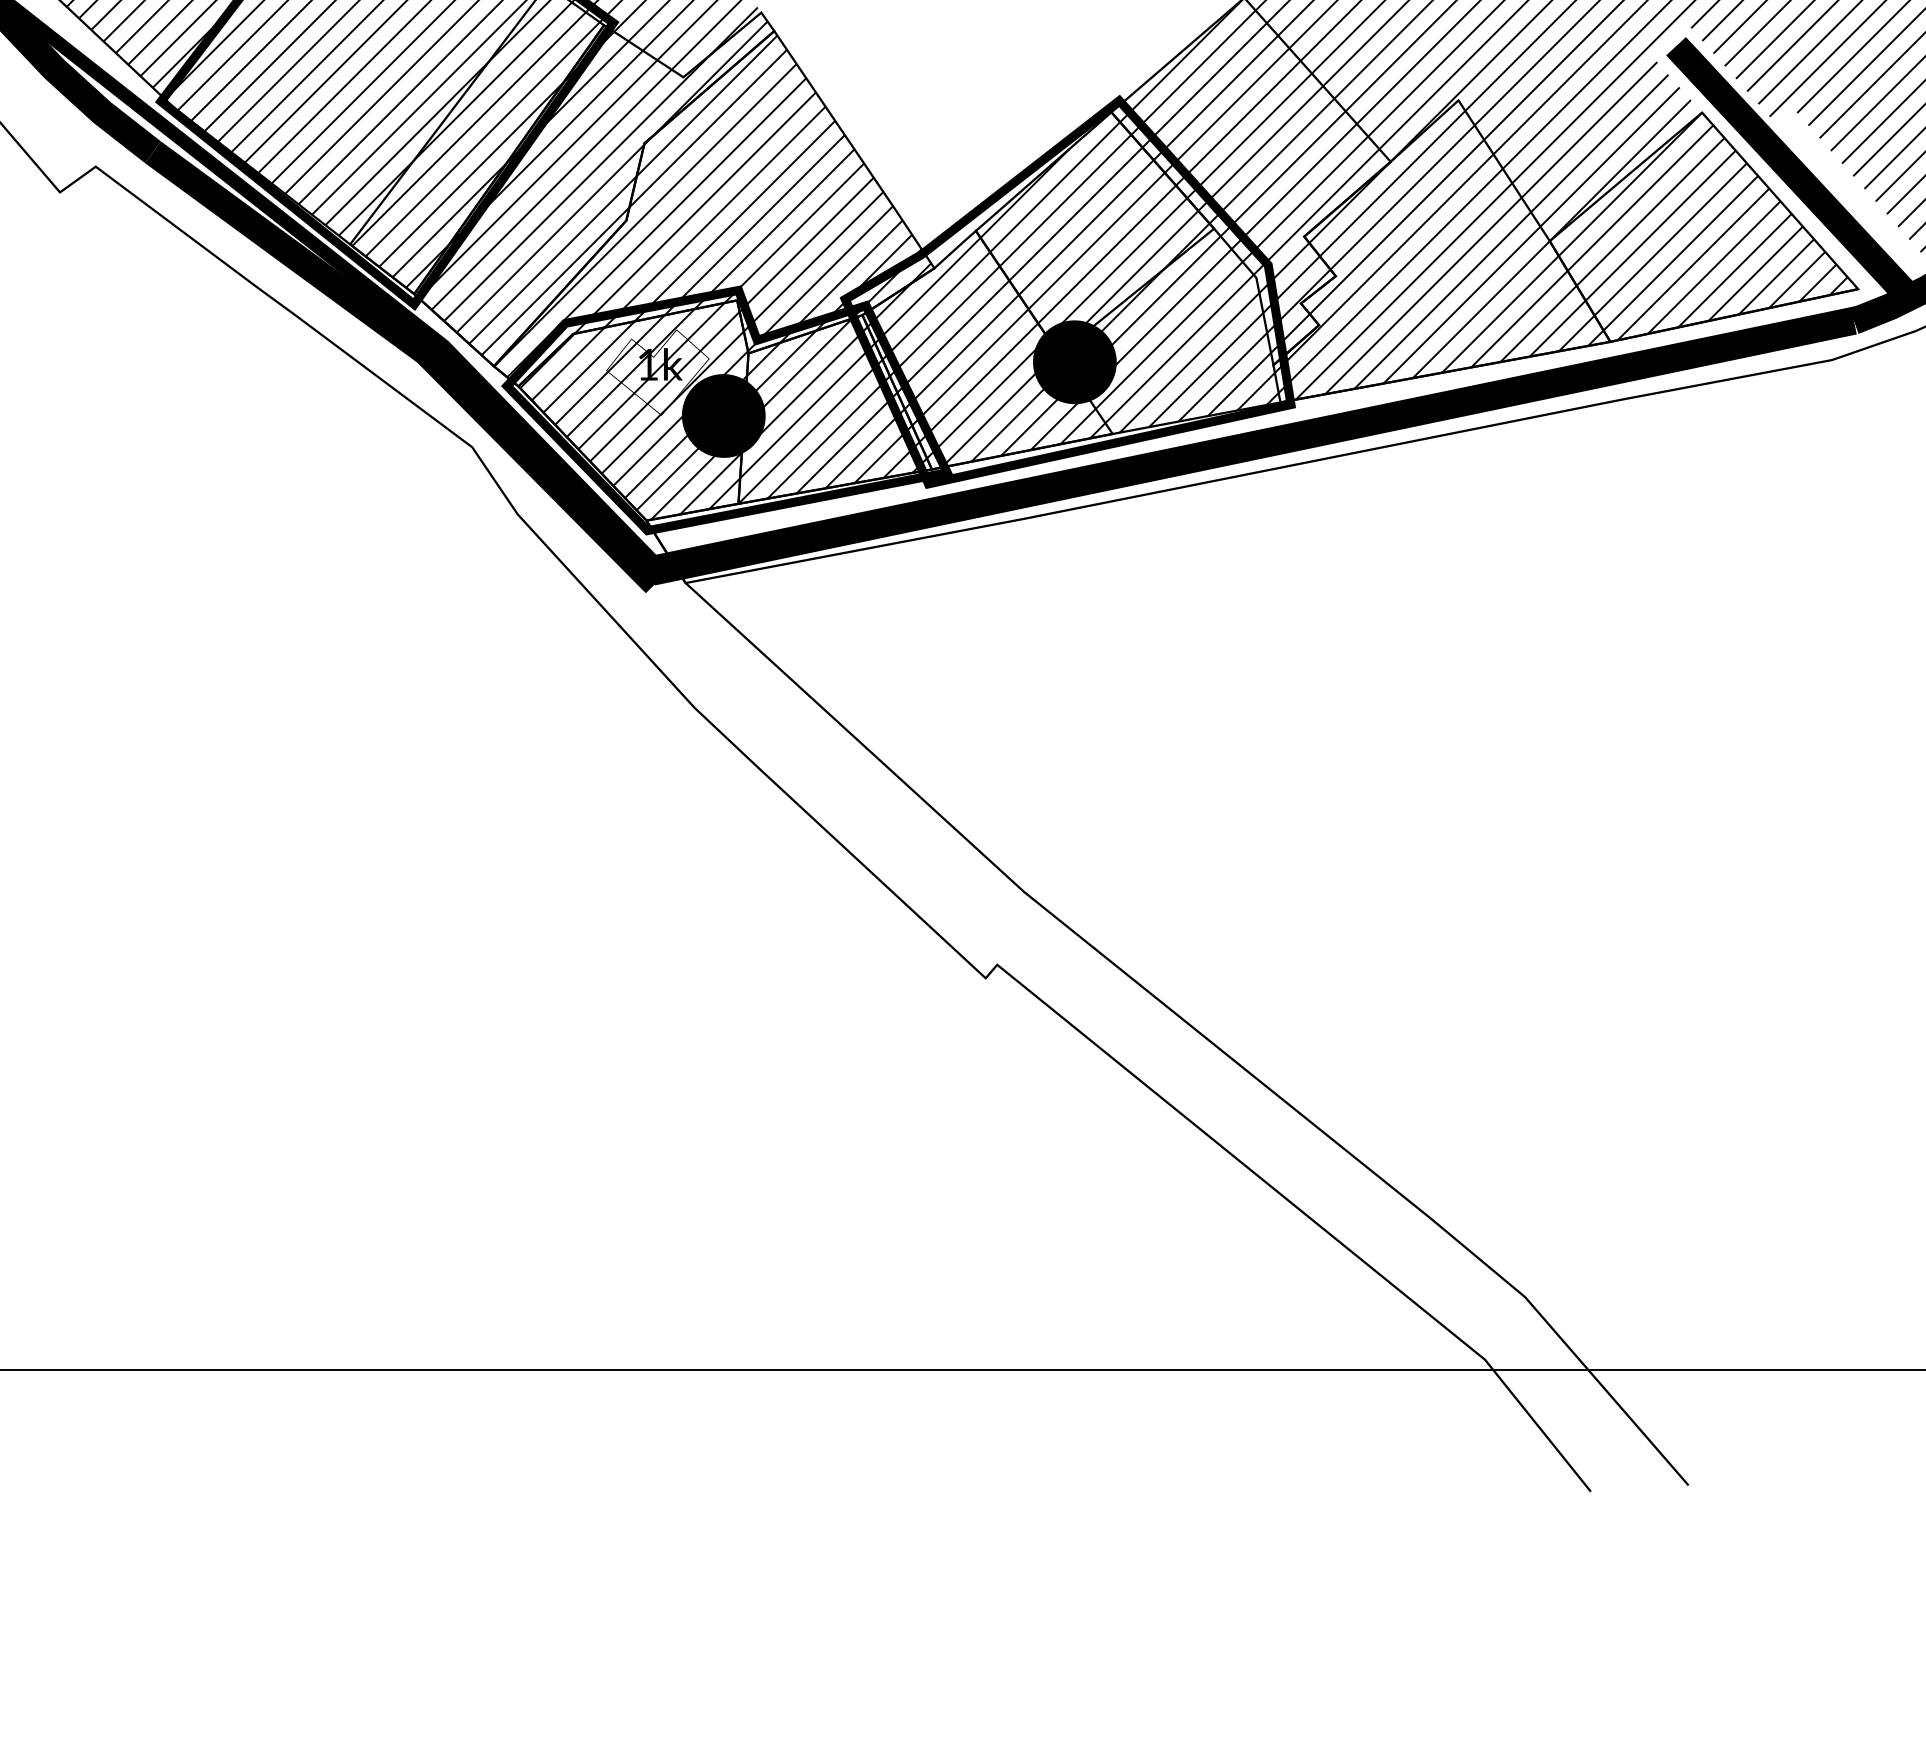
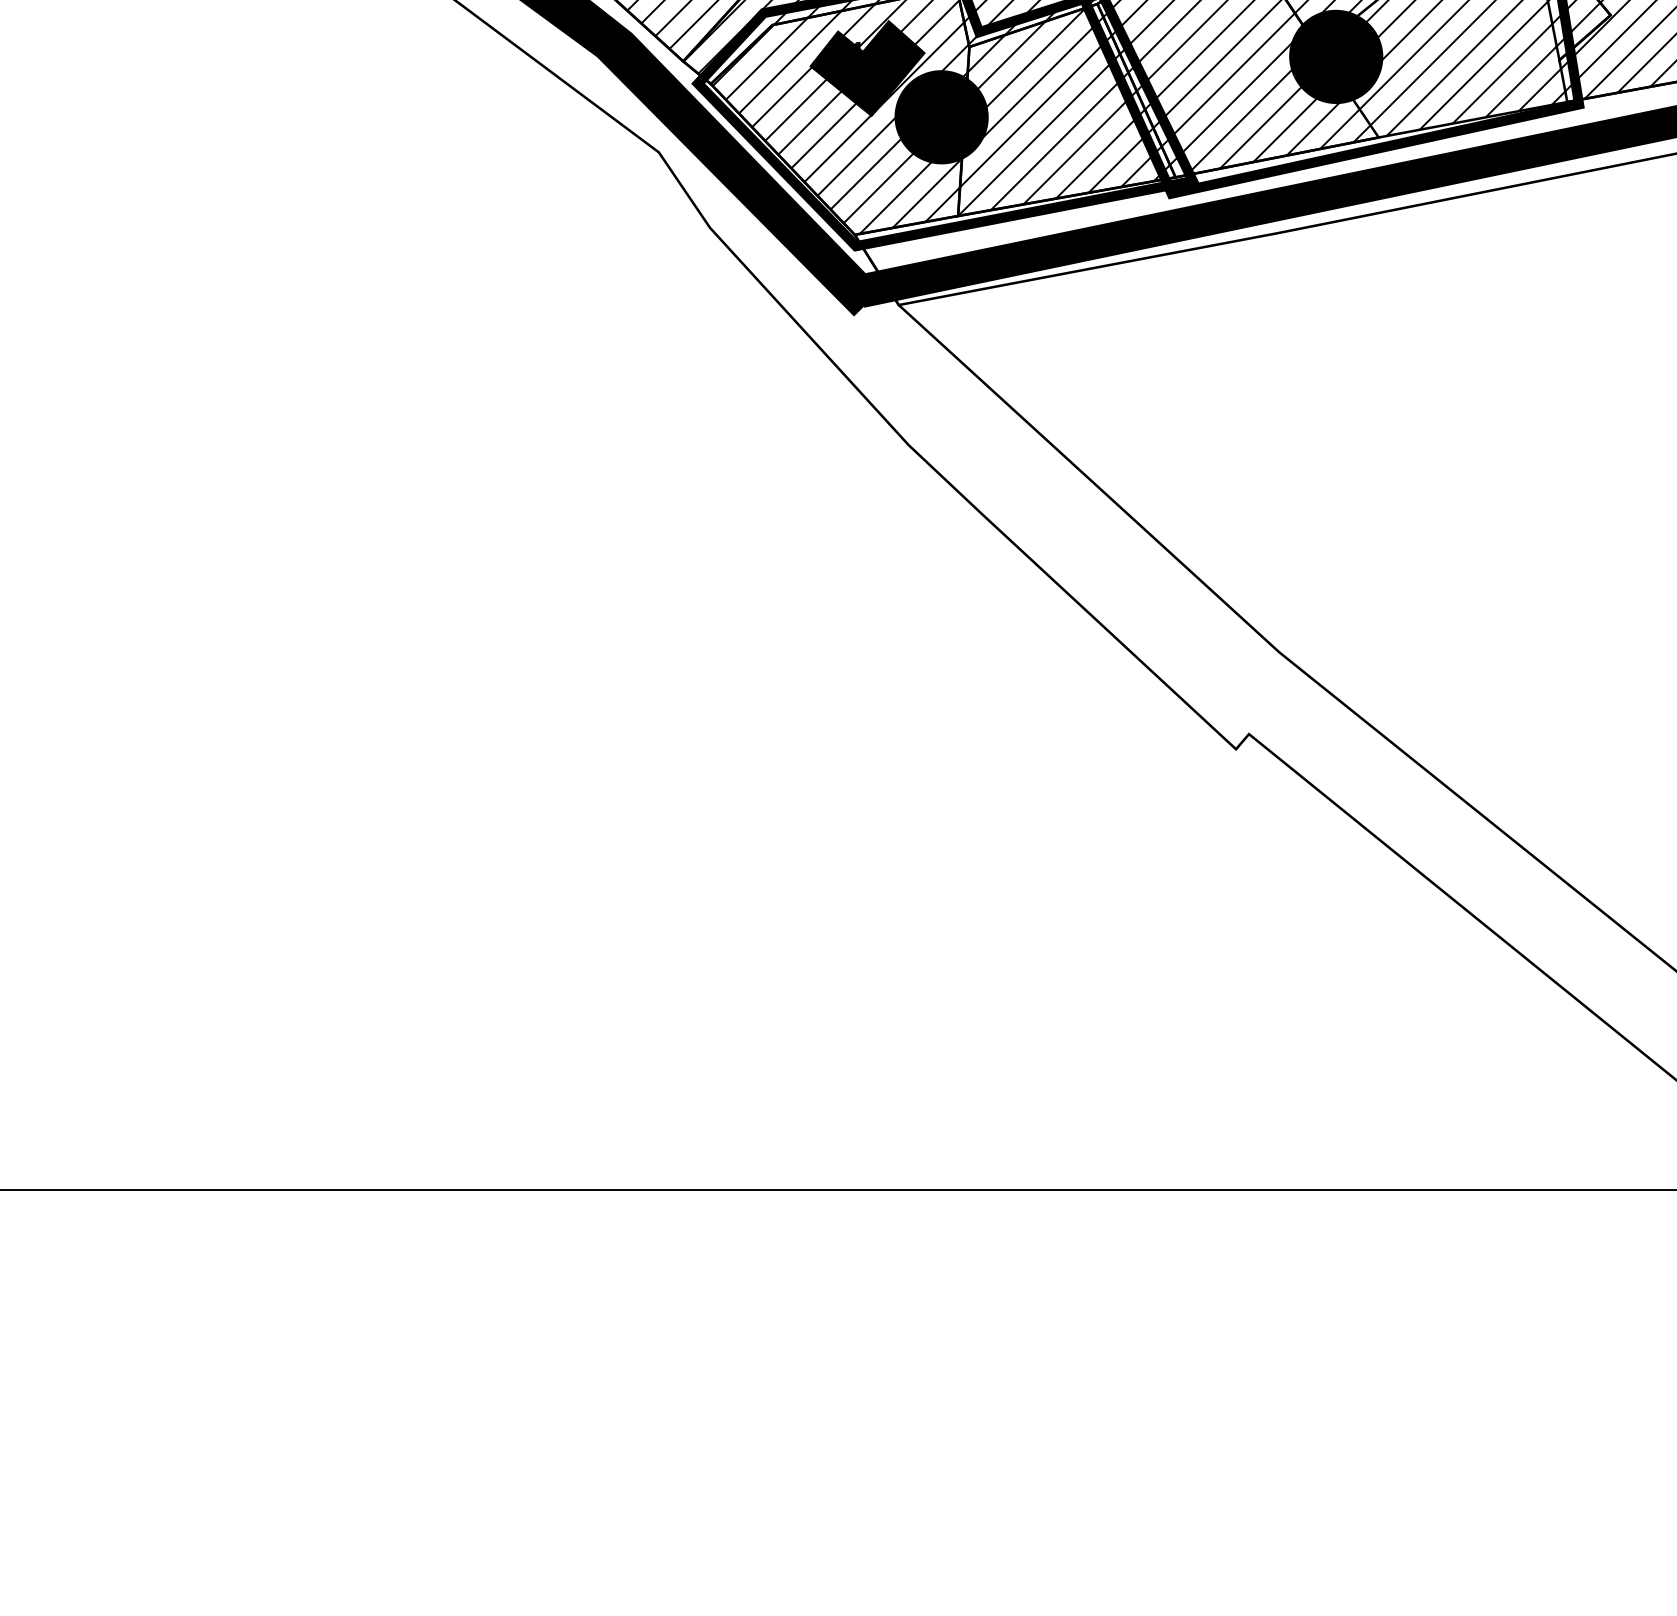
fill: (657, 372) -> (867, 68), added

